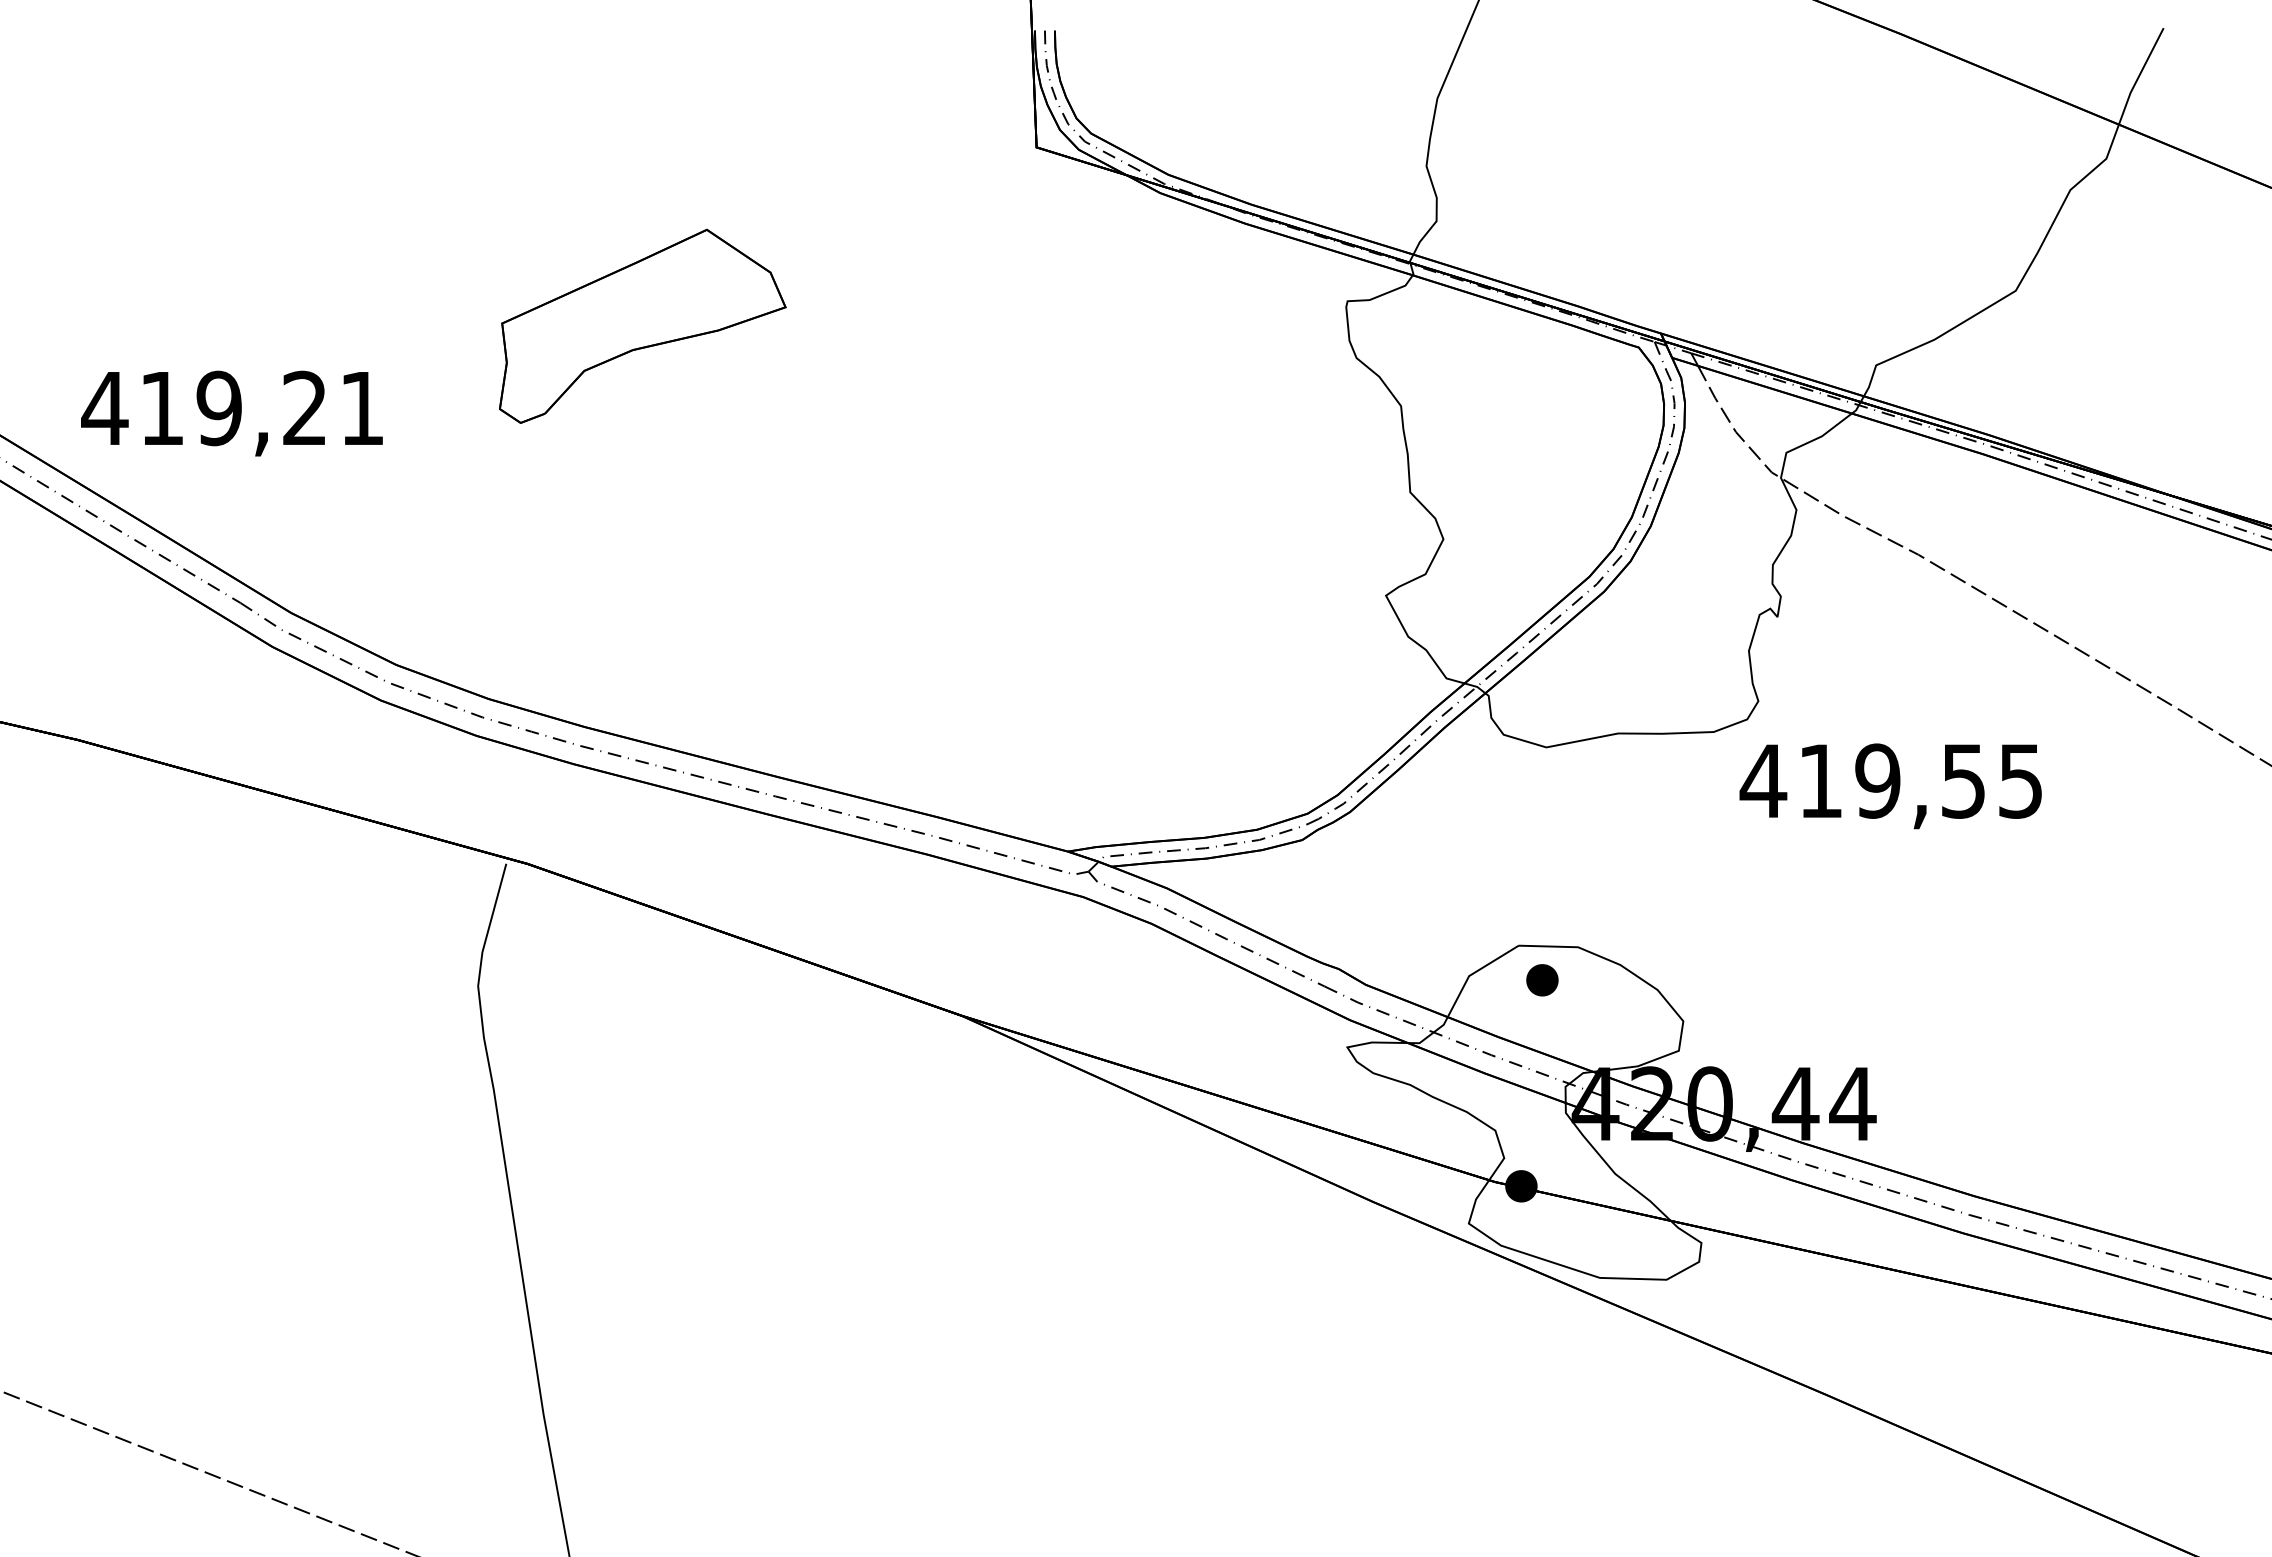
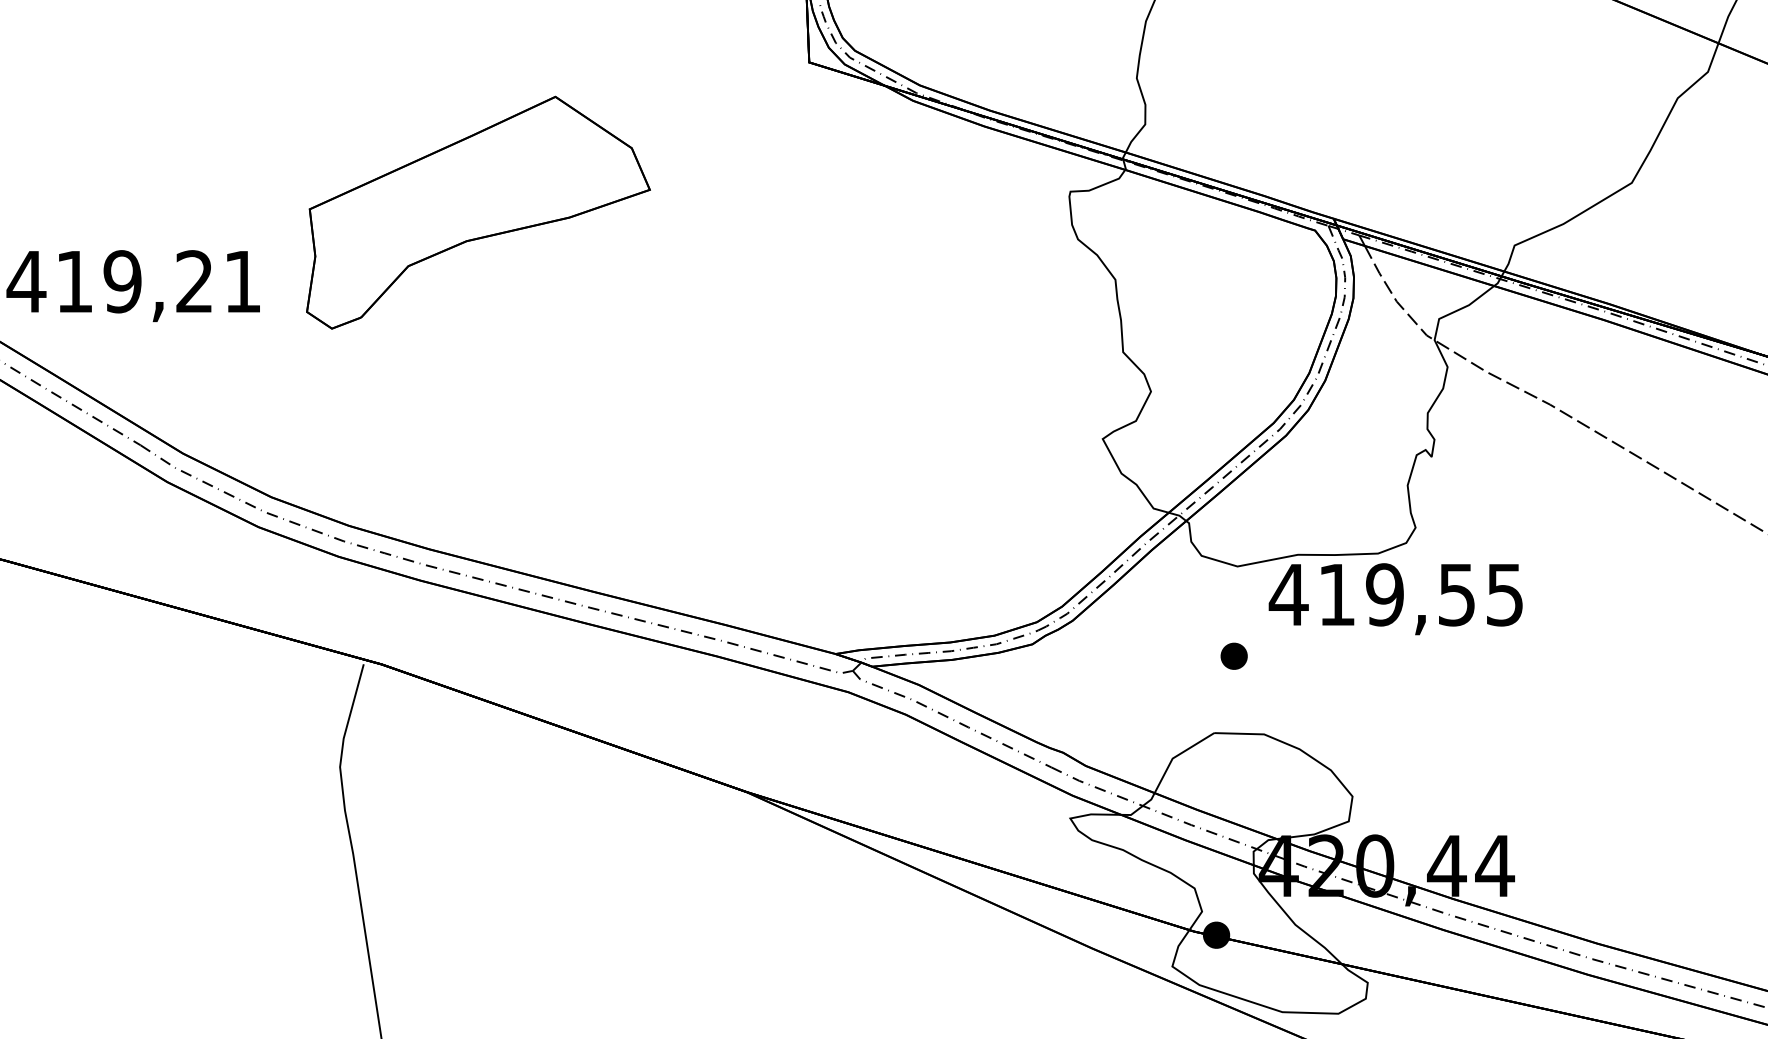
part: (642, 326) -> (478, 212), size x1.43
text: (1890, 786) -> (1395, 599), moved
part: (1542, 980) -> (1234, 656), moved

